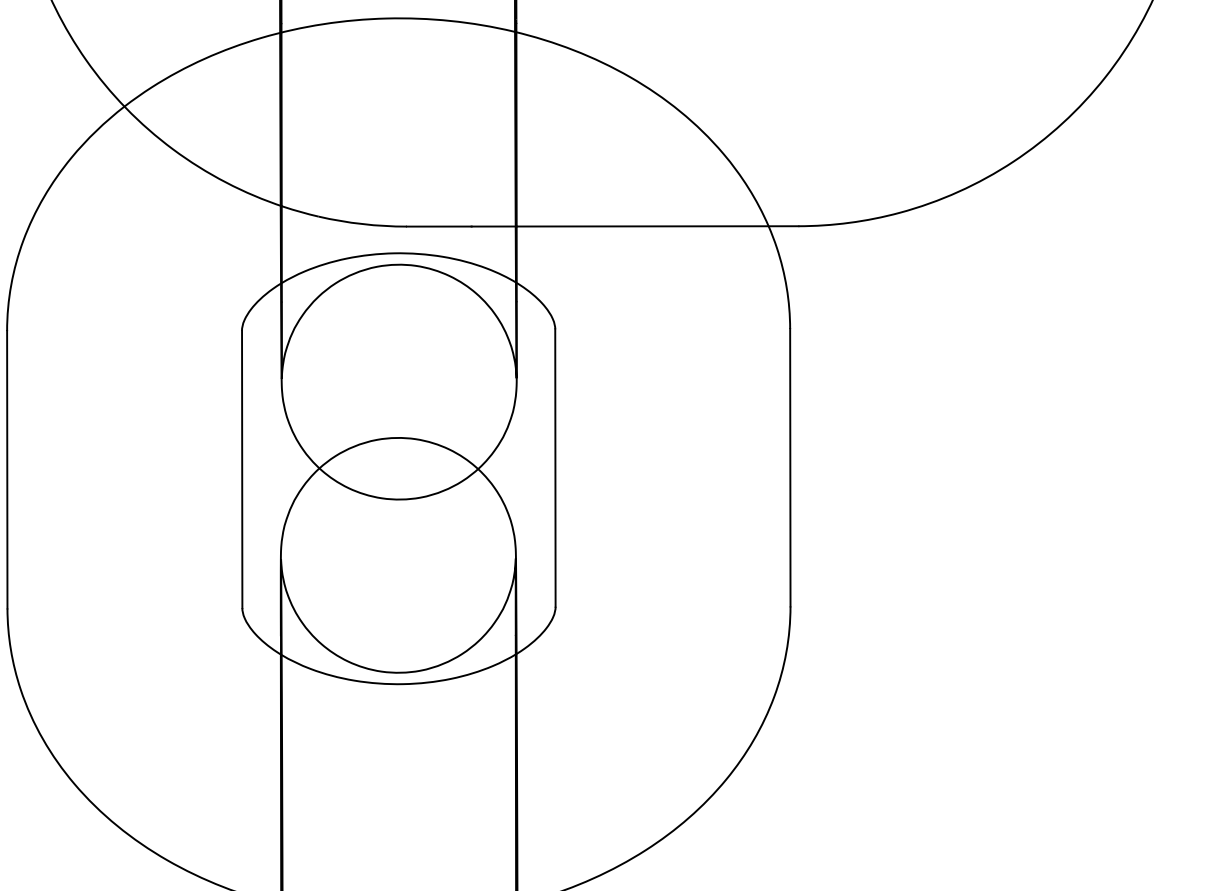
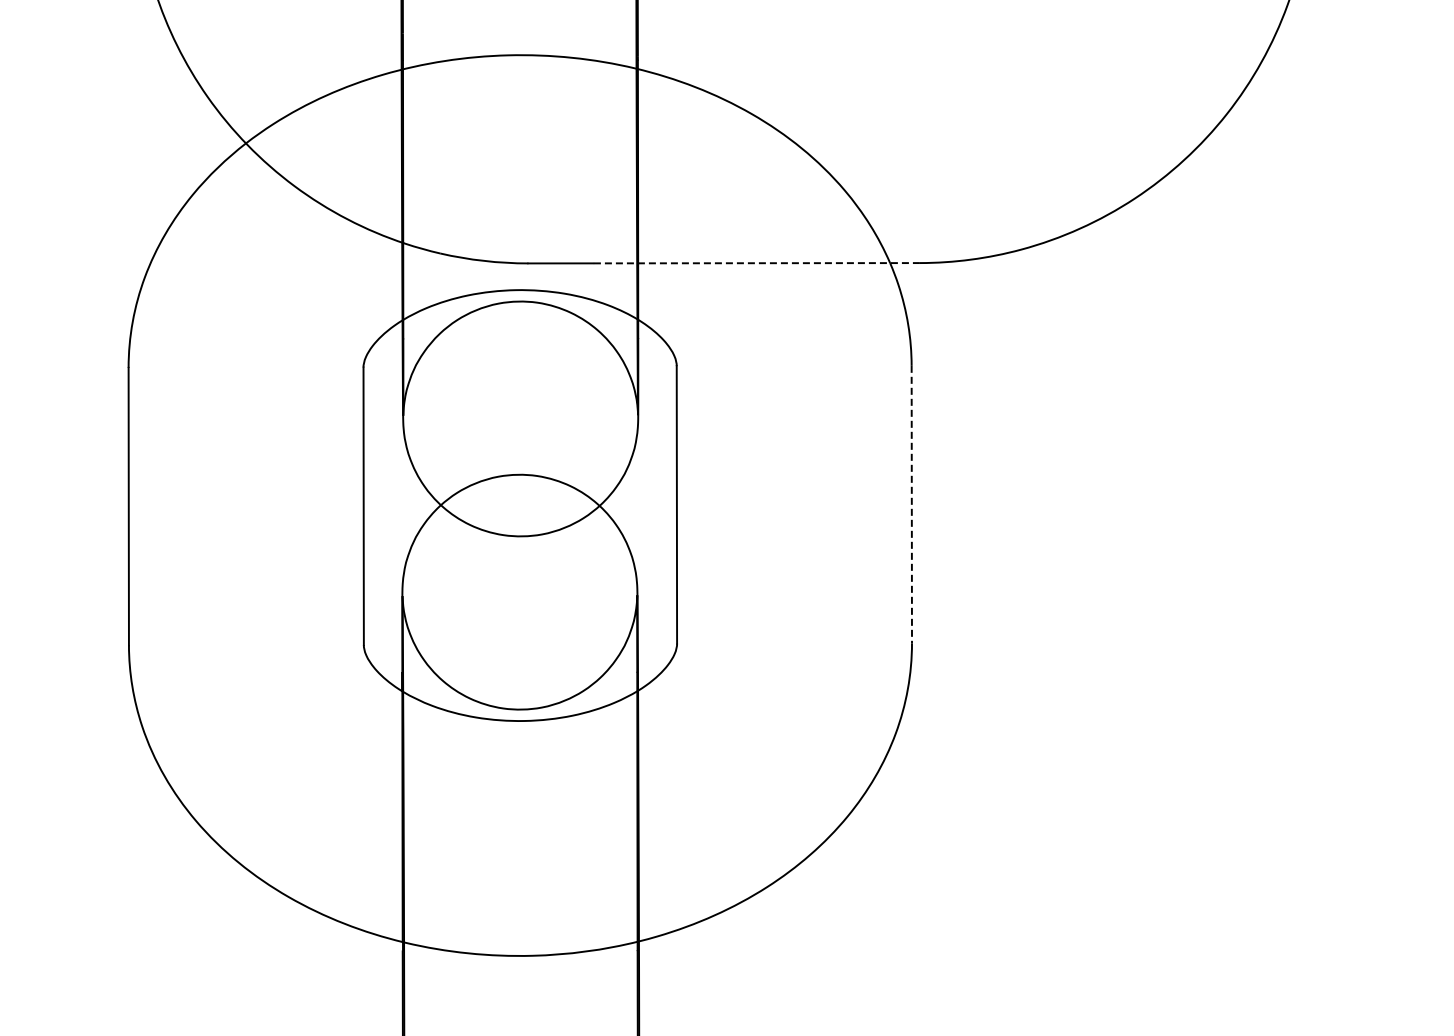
line: (635, 226) -> (756, 263), solid -> dashed
line: (790, 467) -> (911, 504), solid -> dashed

